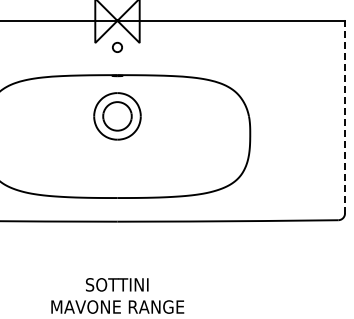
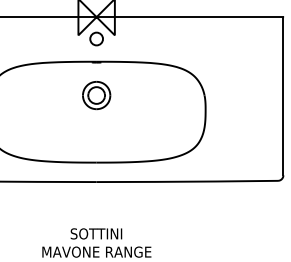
circle: (117, 47) -> (96, 39), size x1.67
part: (117, 115) -> (96, 94), size x0.71
line: (345, 116) -> (283, 95), dashed -> solid

